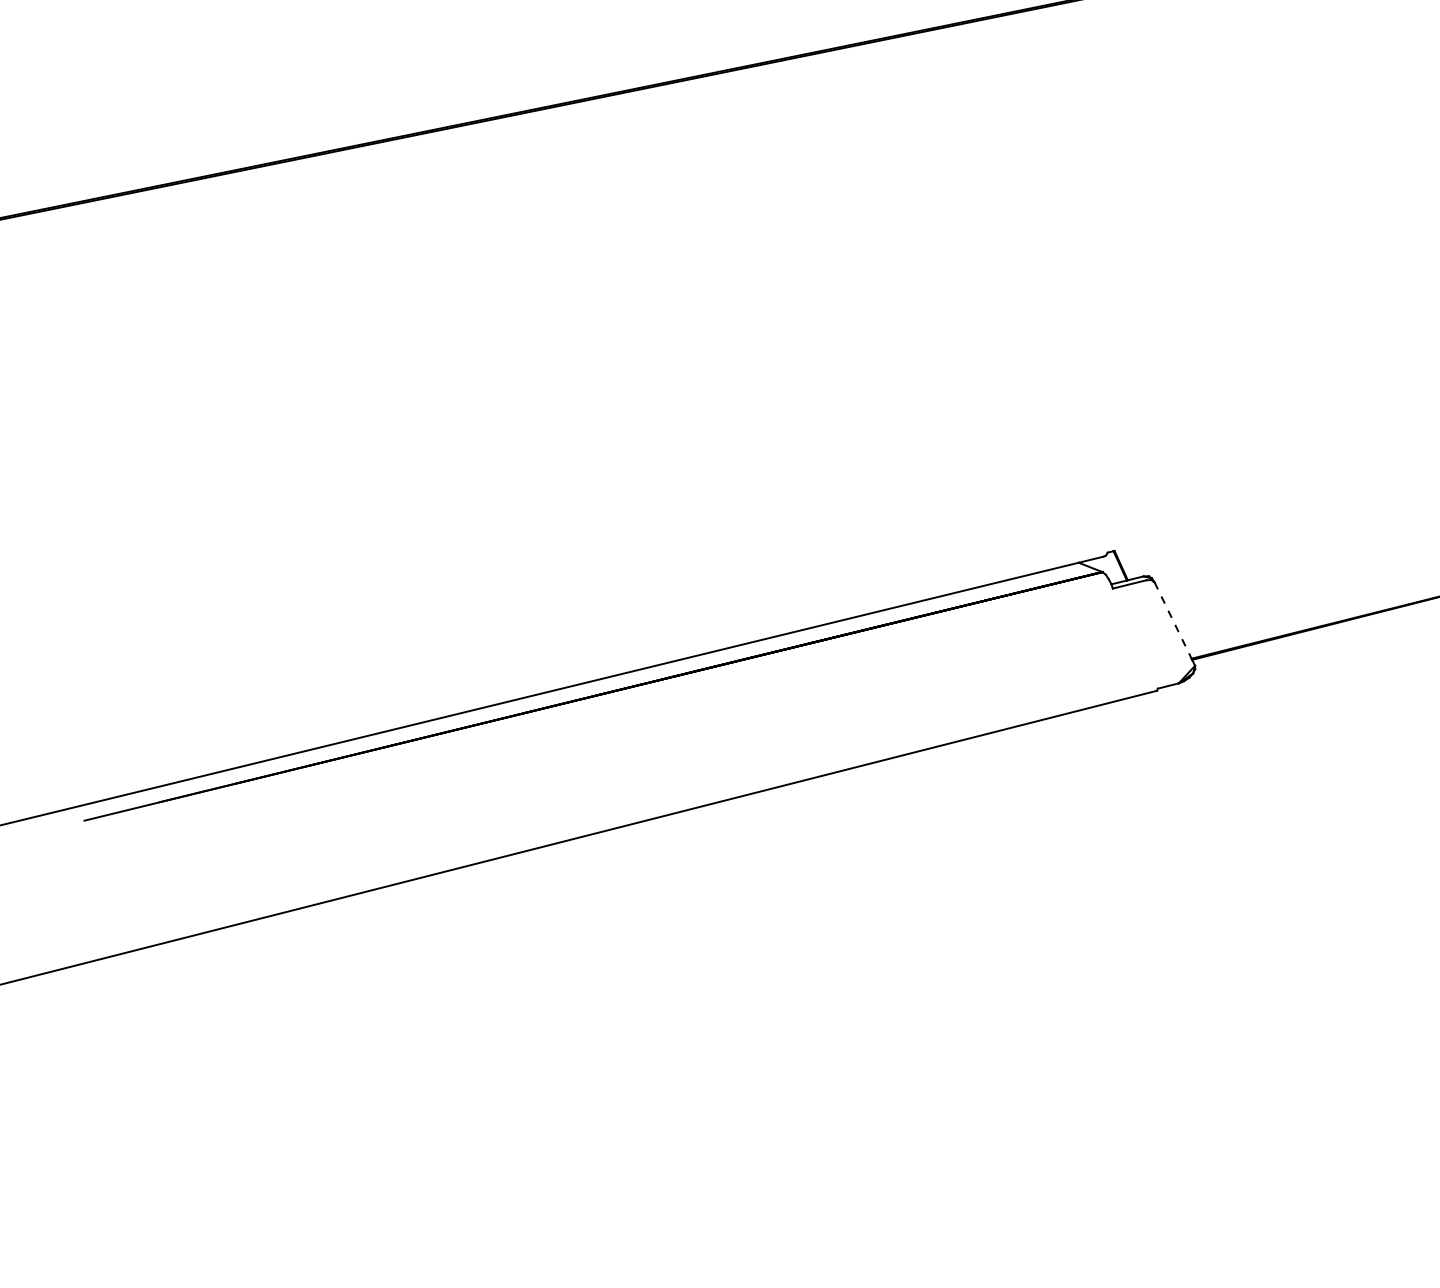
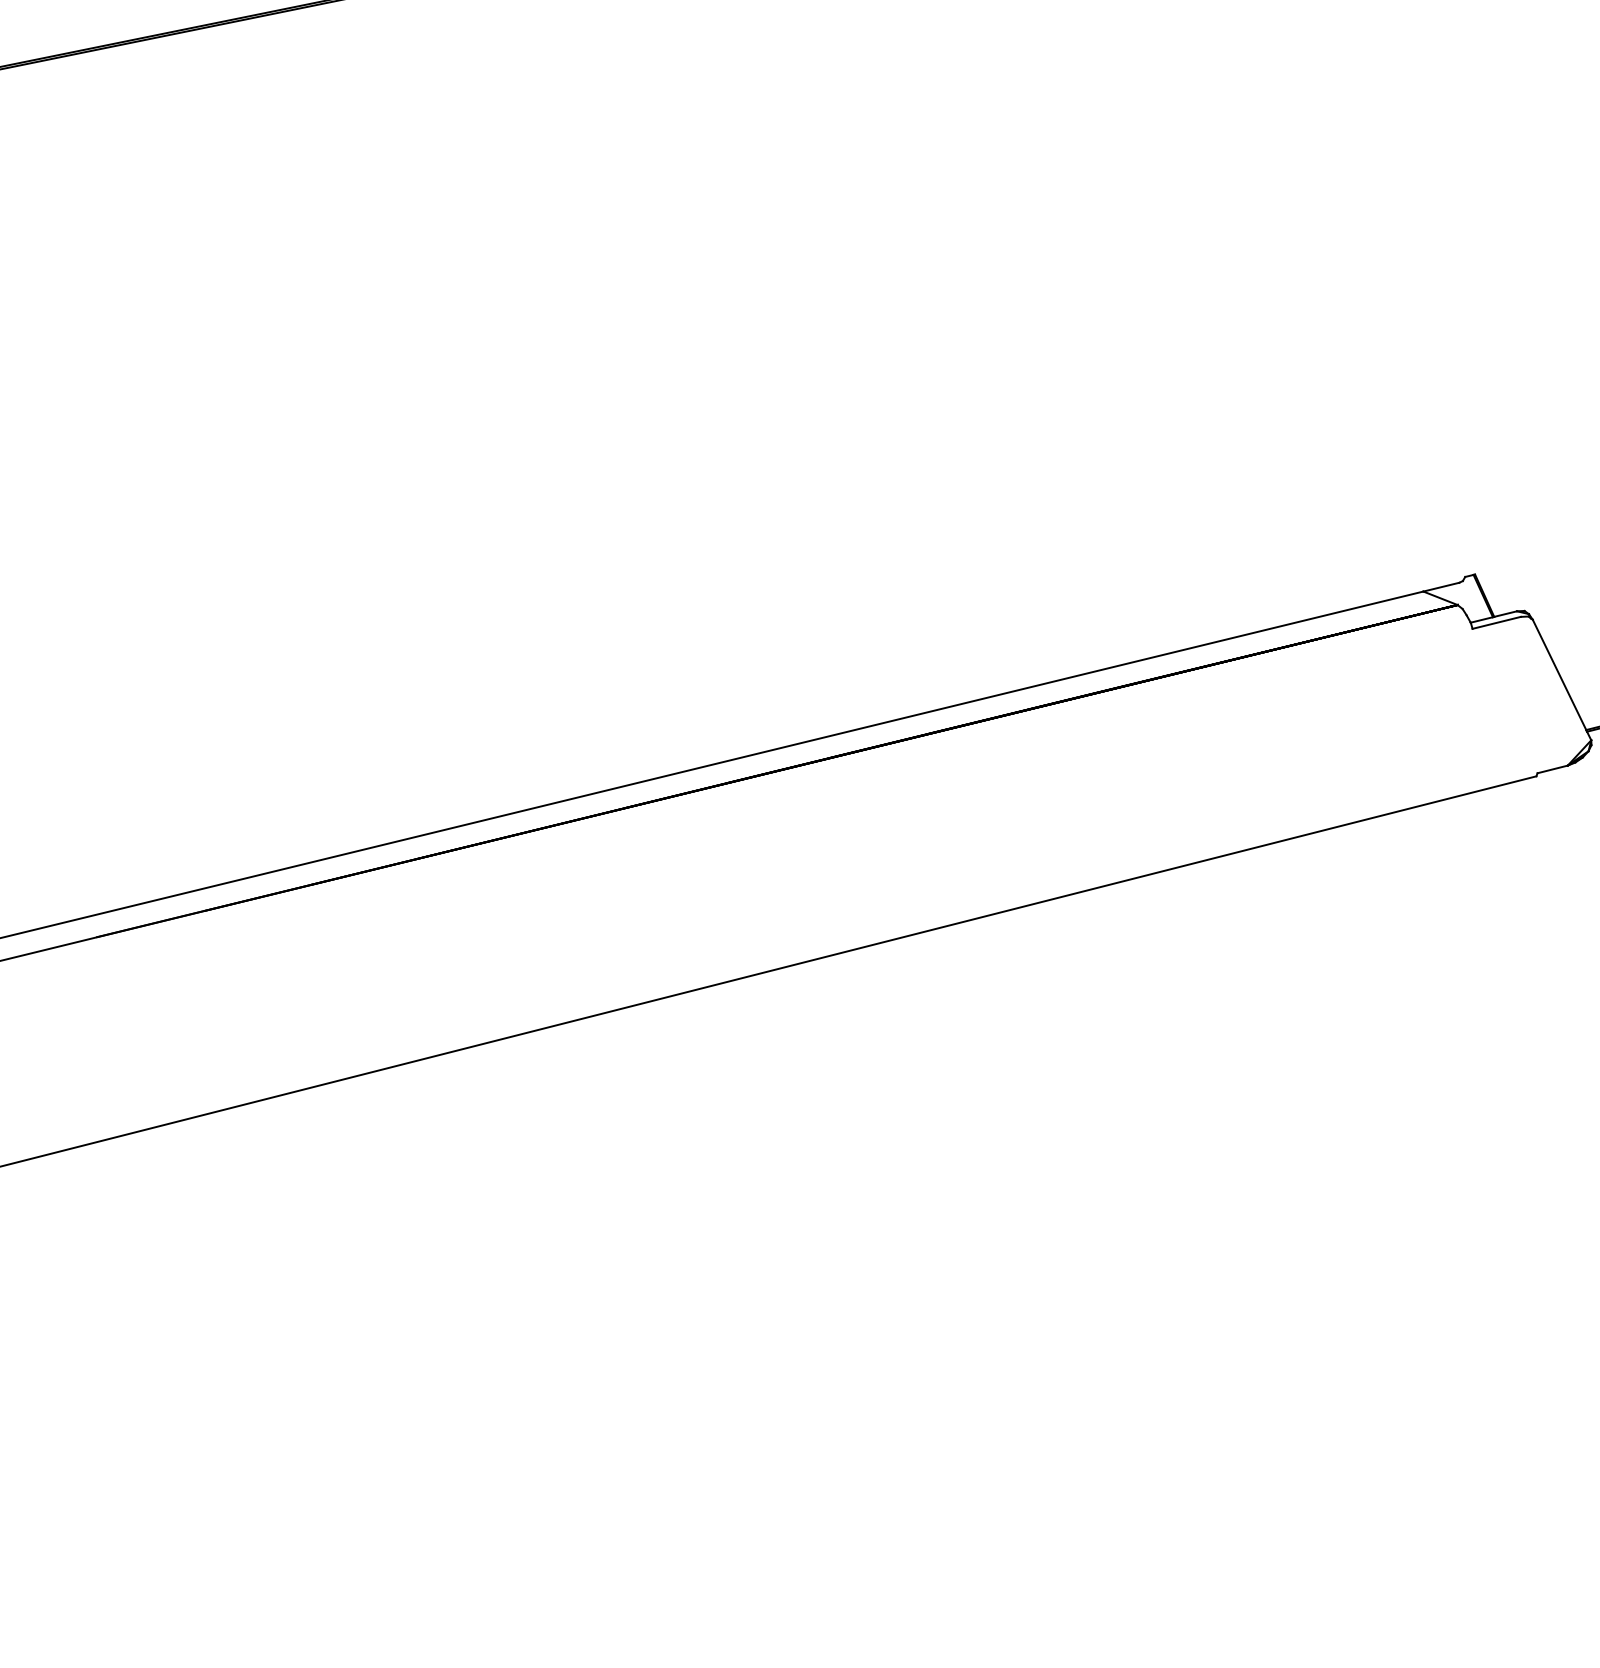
line: (1173, 620) -> (1560, 674), dashed -> solid

